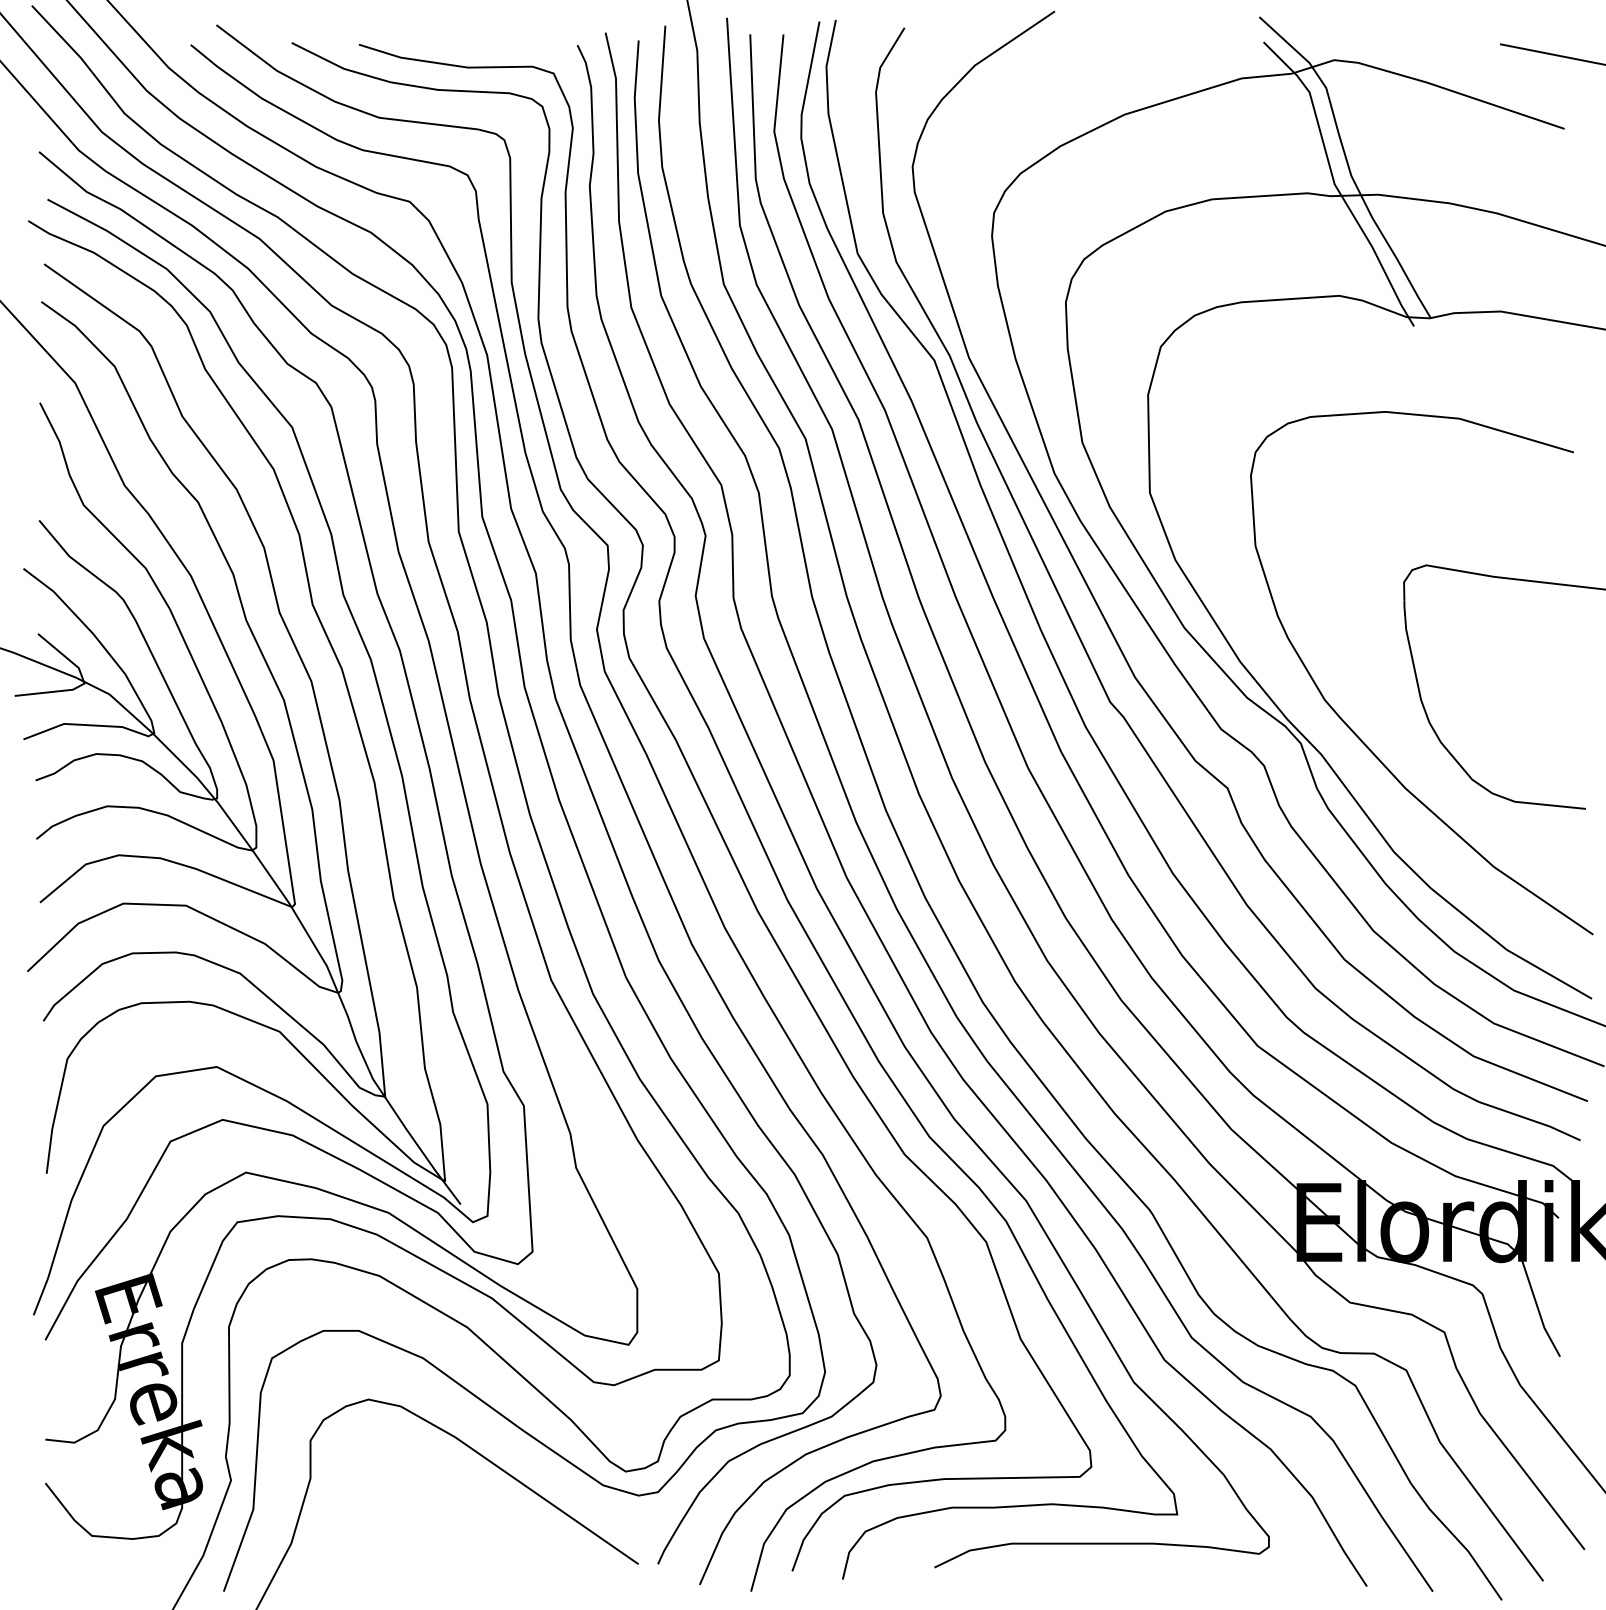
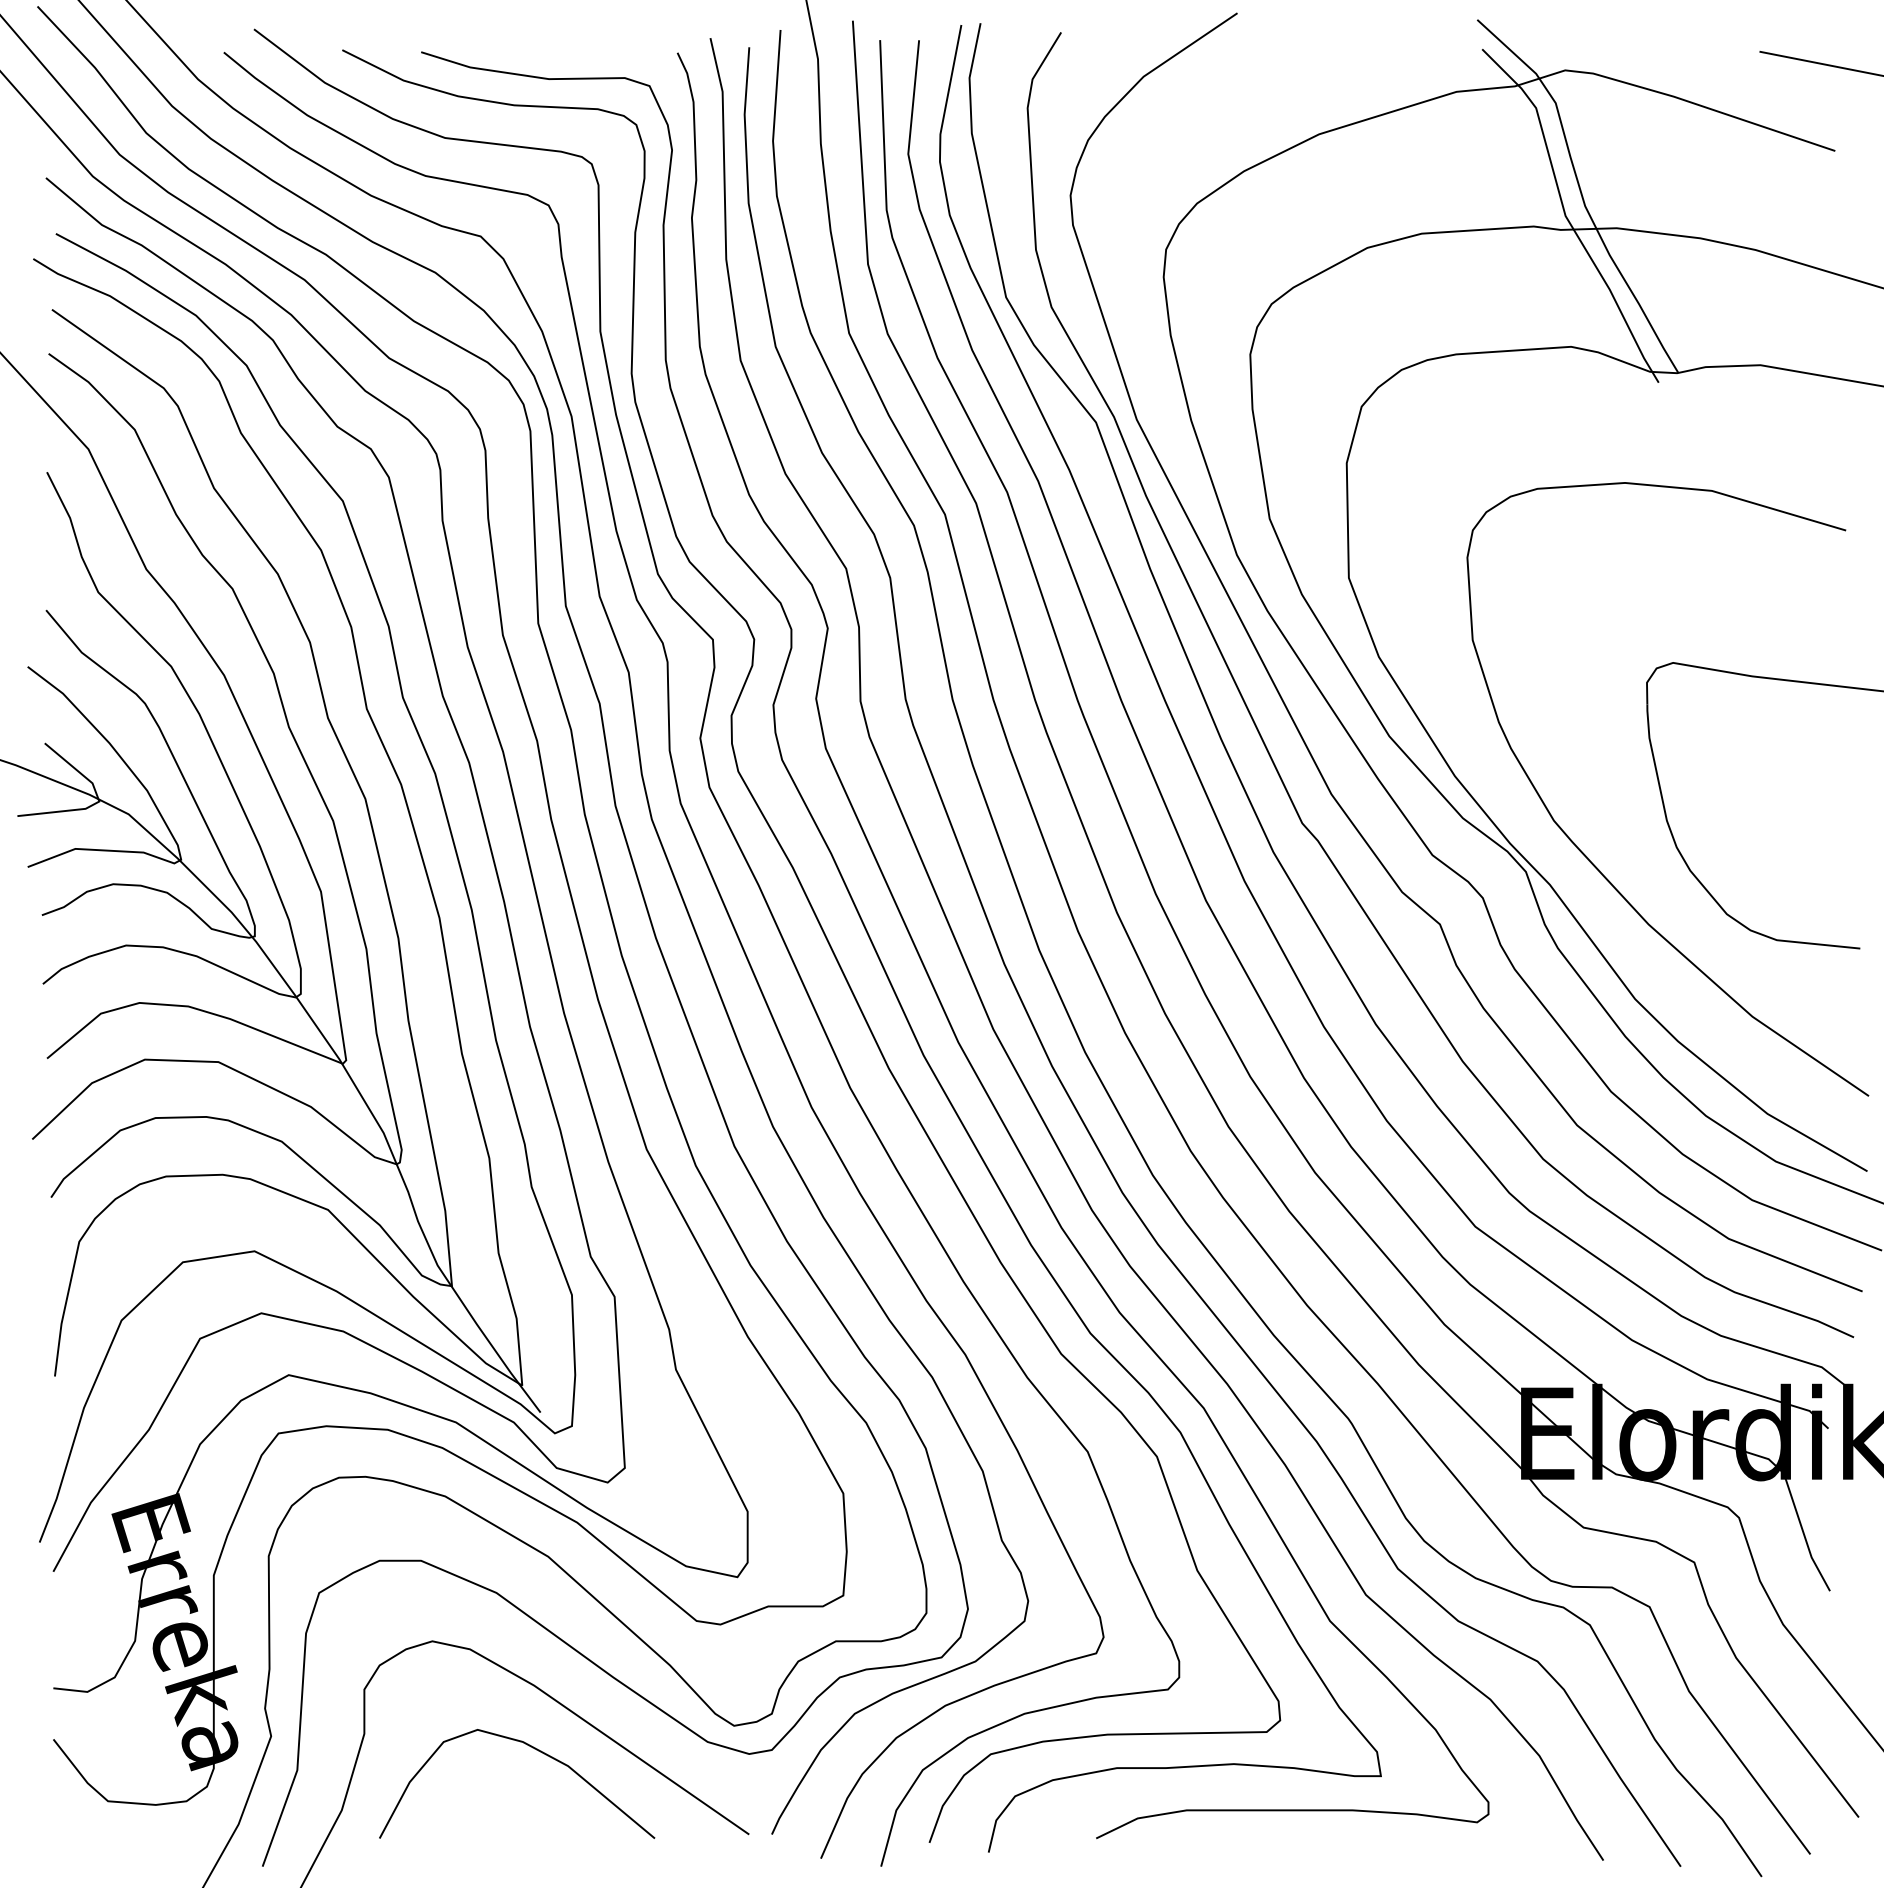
curve: (455, 1491) -> (534, 1749), added

